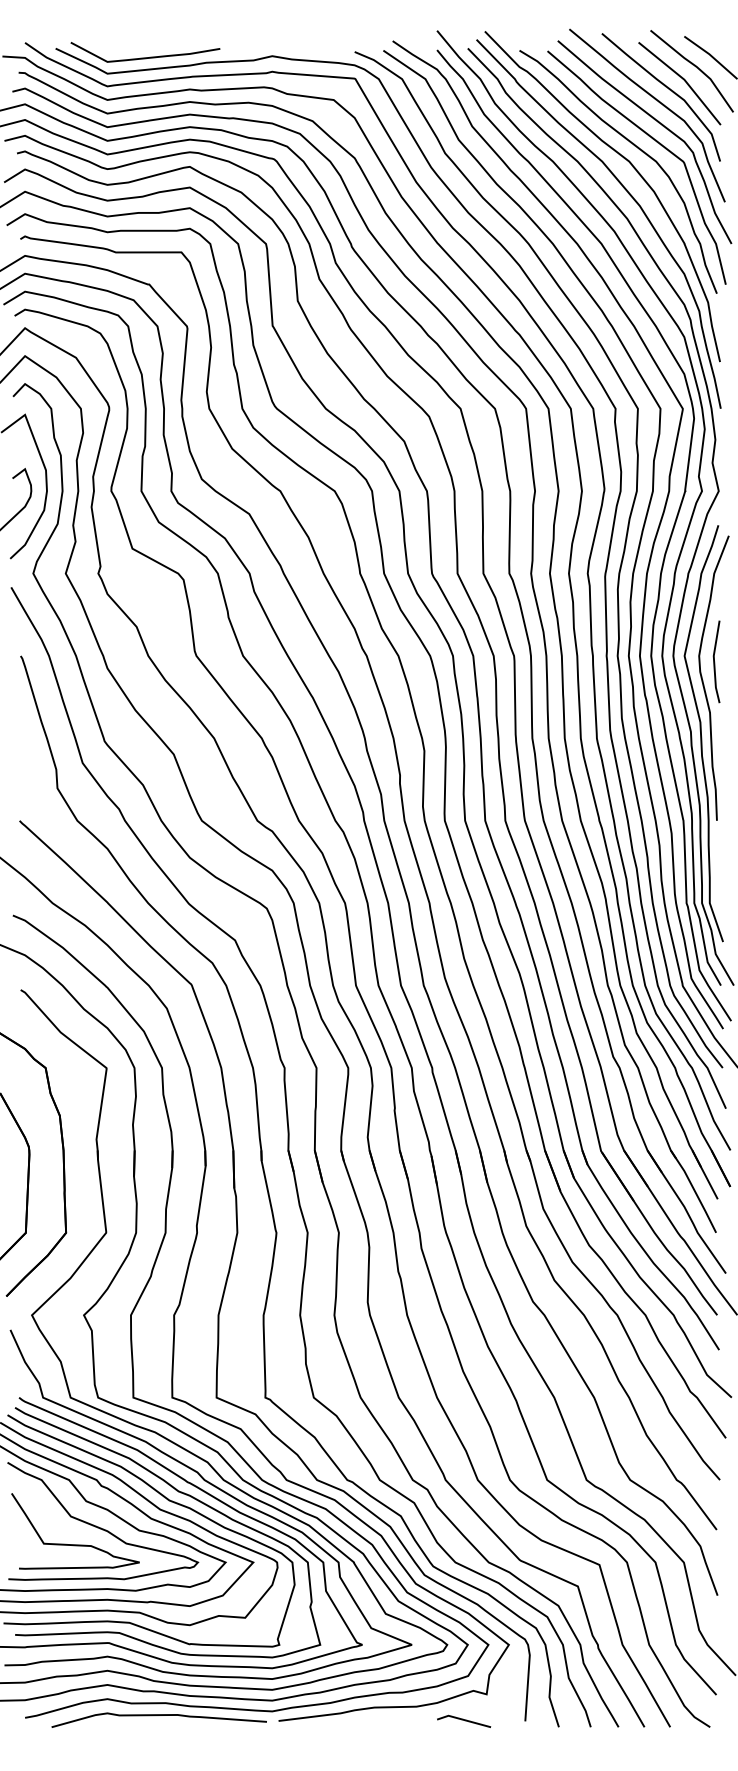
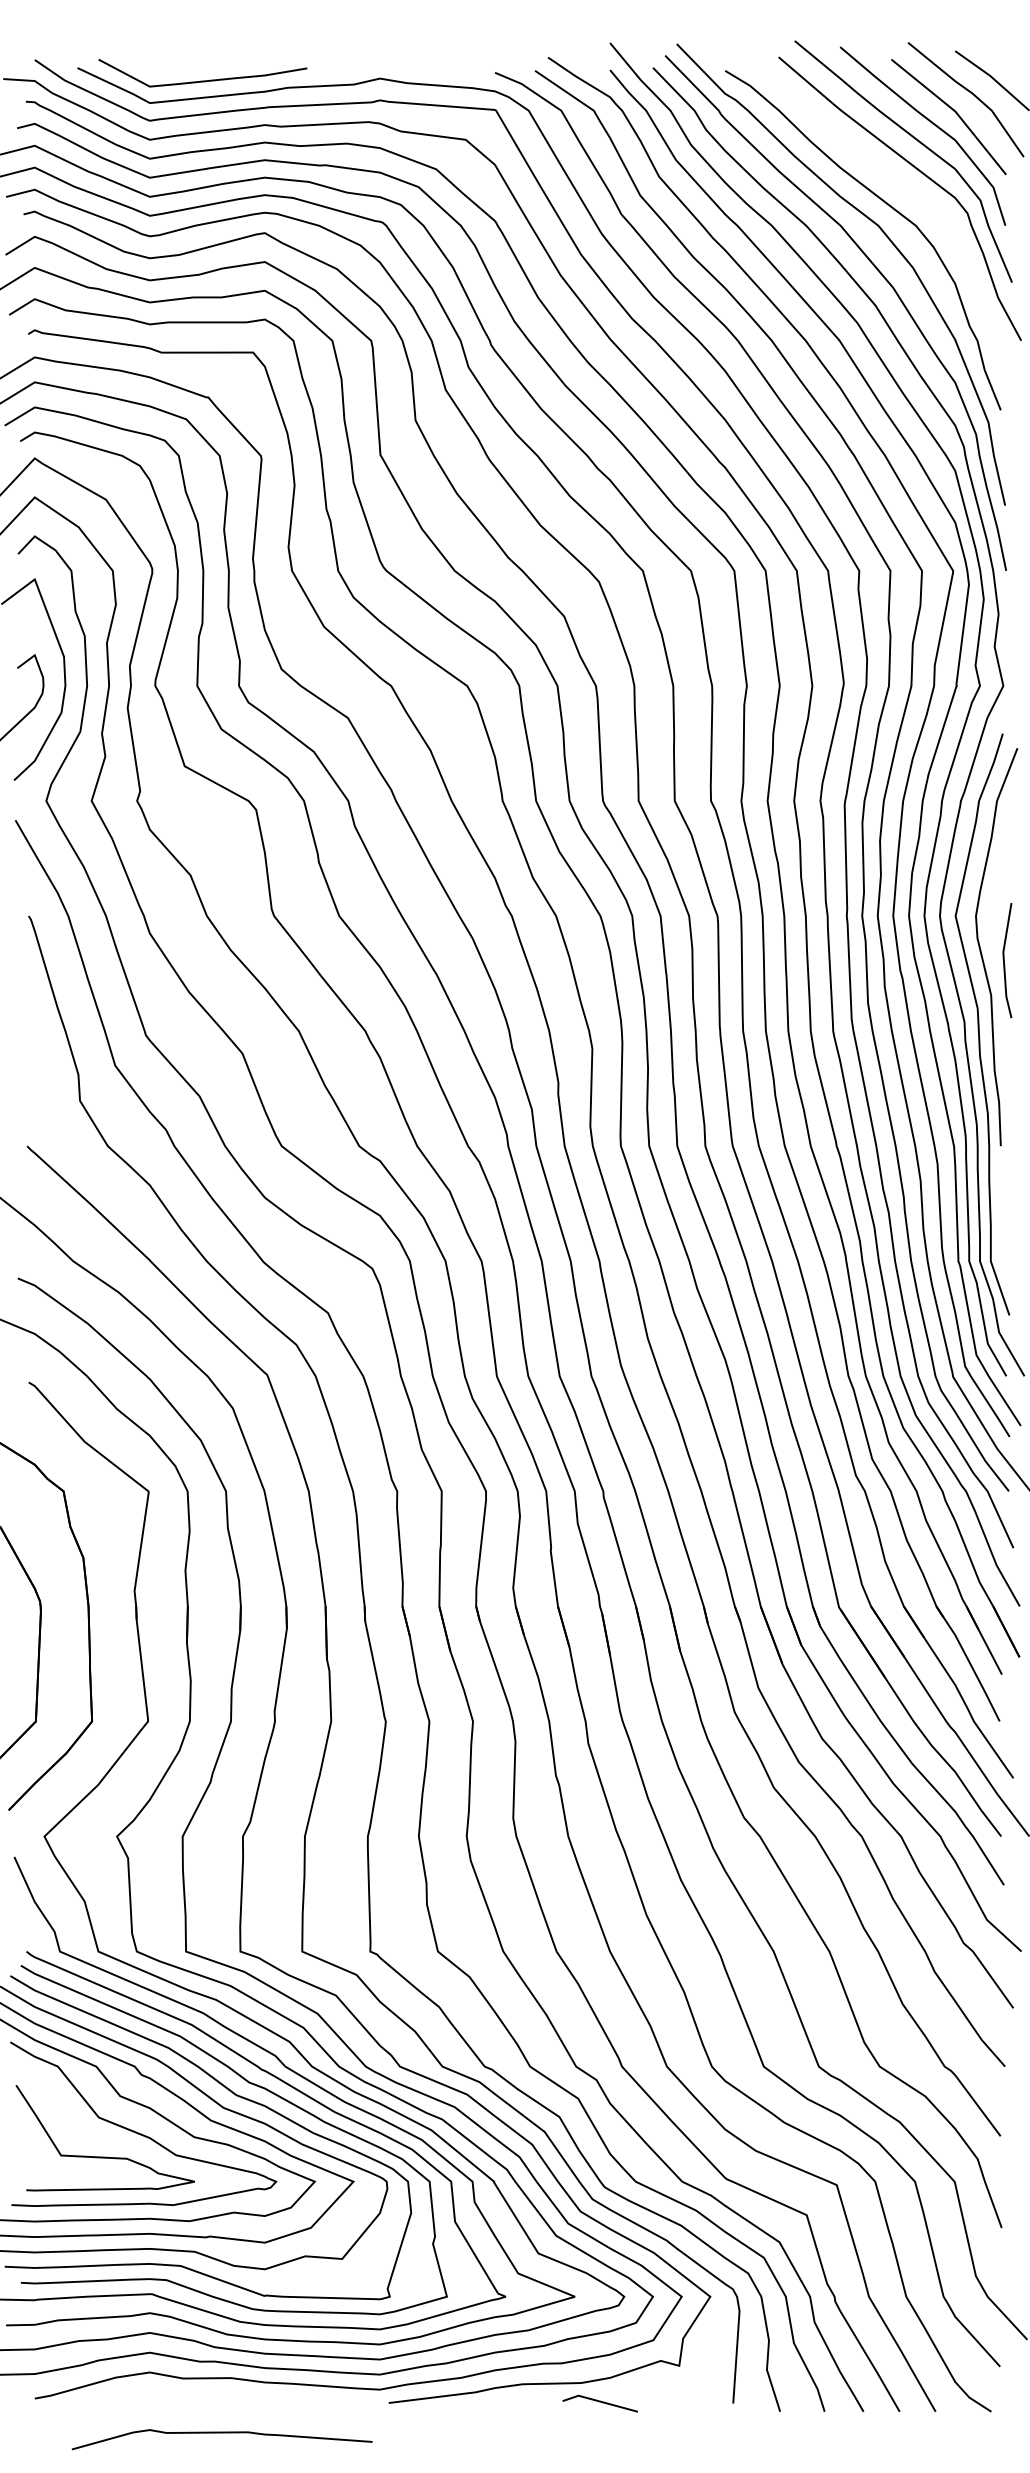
curve: (657, 143) -> (917, 200), removed
line: (715, 662) -> (1005, 961), moved
curve: (158, 1715) -> (221, 2433), moved
line: (464, 1720) -> (600, 2402), moved

